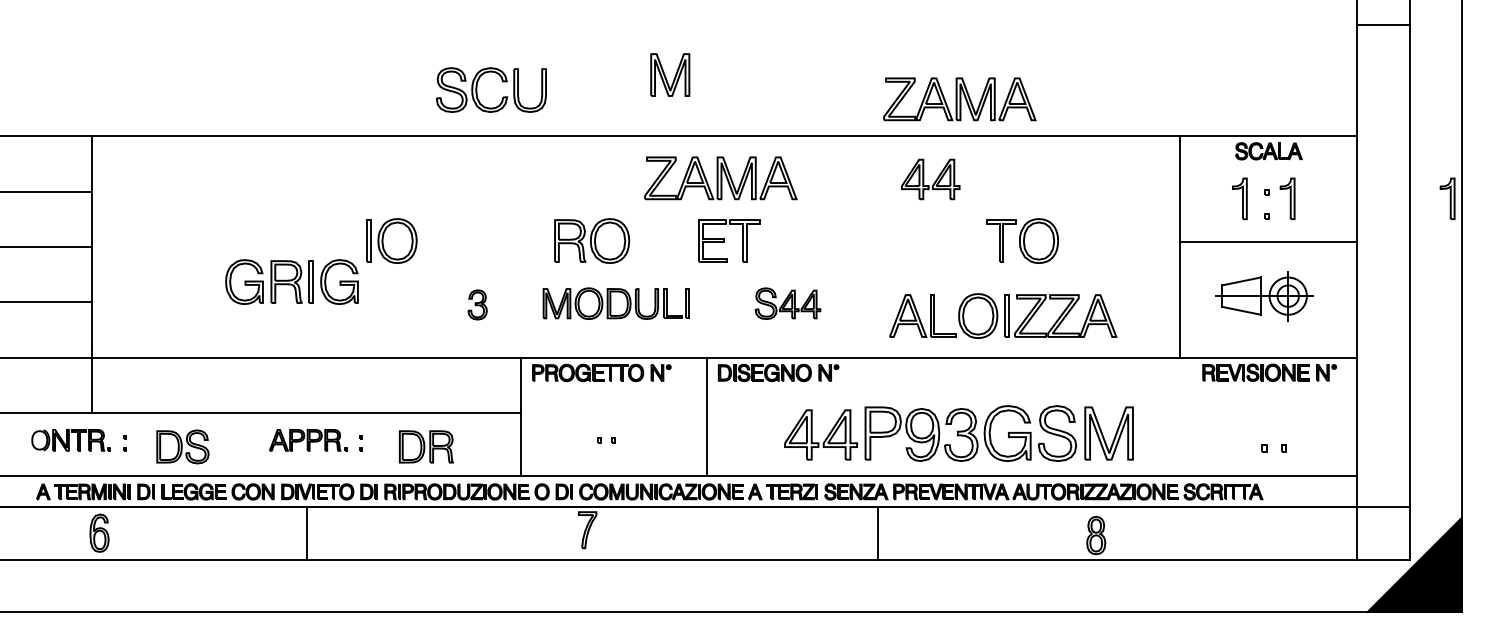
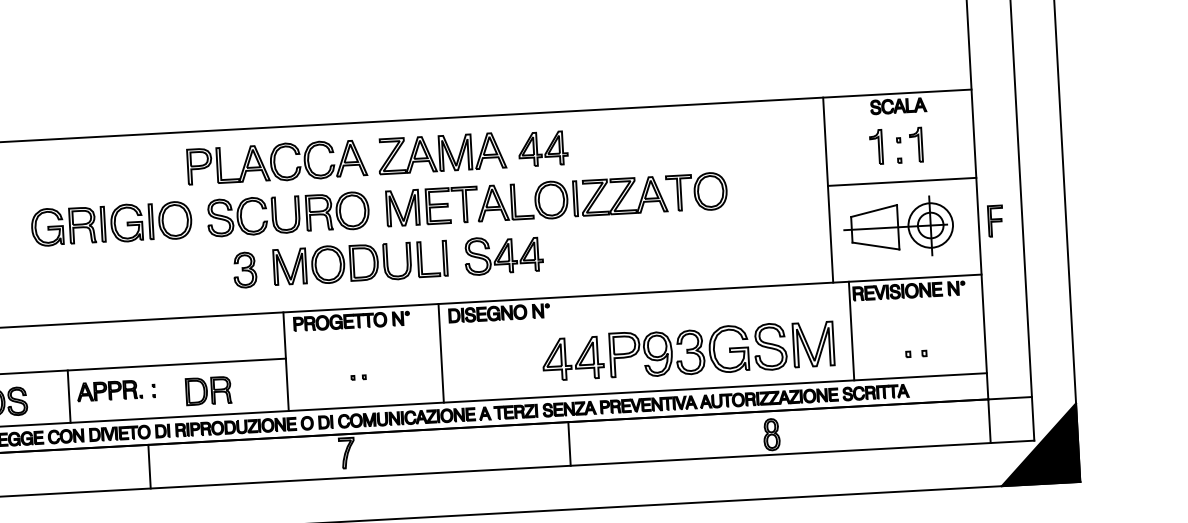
part: (670, 74) -> (403, 207), moved
part: (477, 89) -> (241, 216), moved
part: (959, 99) -> (637, 76), removed
part: (522, 178) -> (276, 162), added
part: (930, 179) -> (543, 149), moved
part: (1447, 198) -> (1049, 137), removed
part: (291, 281) -> (86, 224), moved
part: (1377, 294) -> (995, 220), added
part: (1261, 296) -> (898, 227), size x1.43
part: (615, 303) -> (359, 262), size x1.43
part: (787, 303) -> (503, 254), size x1.43
part: (477, 304) -> (244, 269), size x1.43
part: (1003, 315) -> (572, 198), moved
line: (1198, 416) -> (851, 330), added
part: (958, 433) -> (687, 351), moved
line: (259, 444) -> (69, 396), added
line: (306, 533) -> (149, 466), moved
line: (878, 533) -> (569, 443), moved

